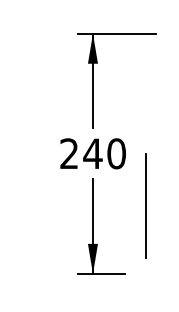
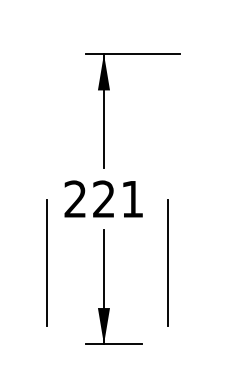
text: (104, 154) -> (117, 199), 240 -> 221
line: (45, 206) -> (46, 262), added

